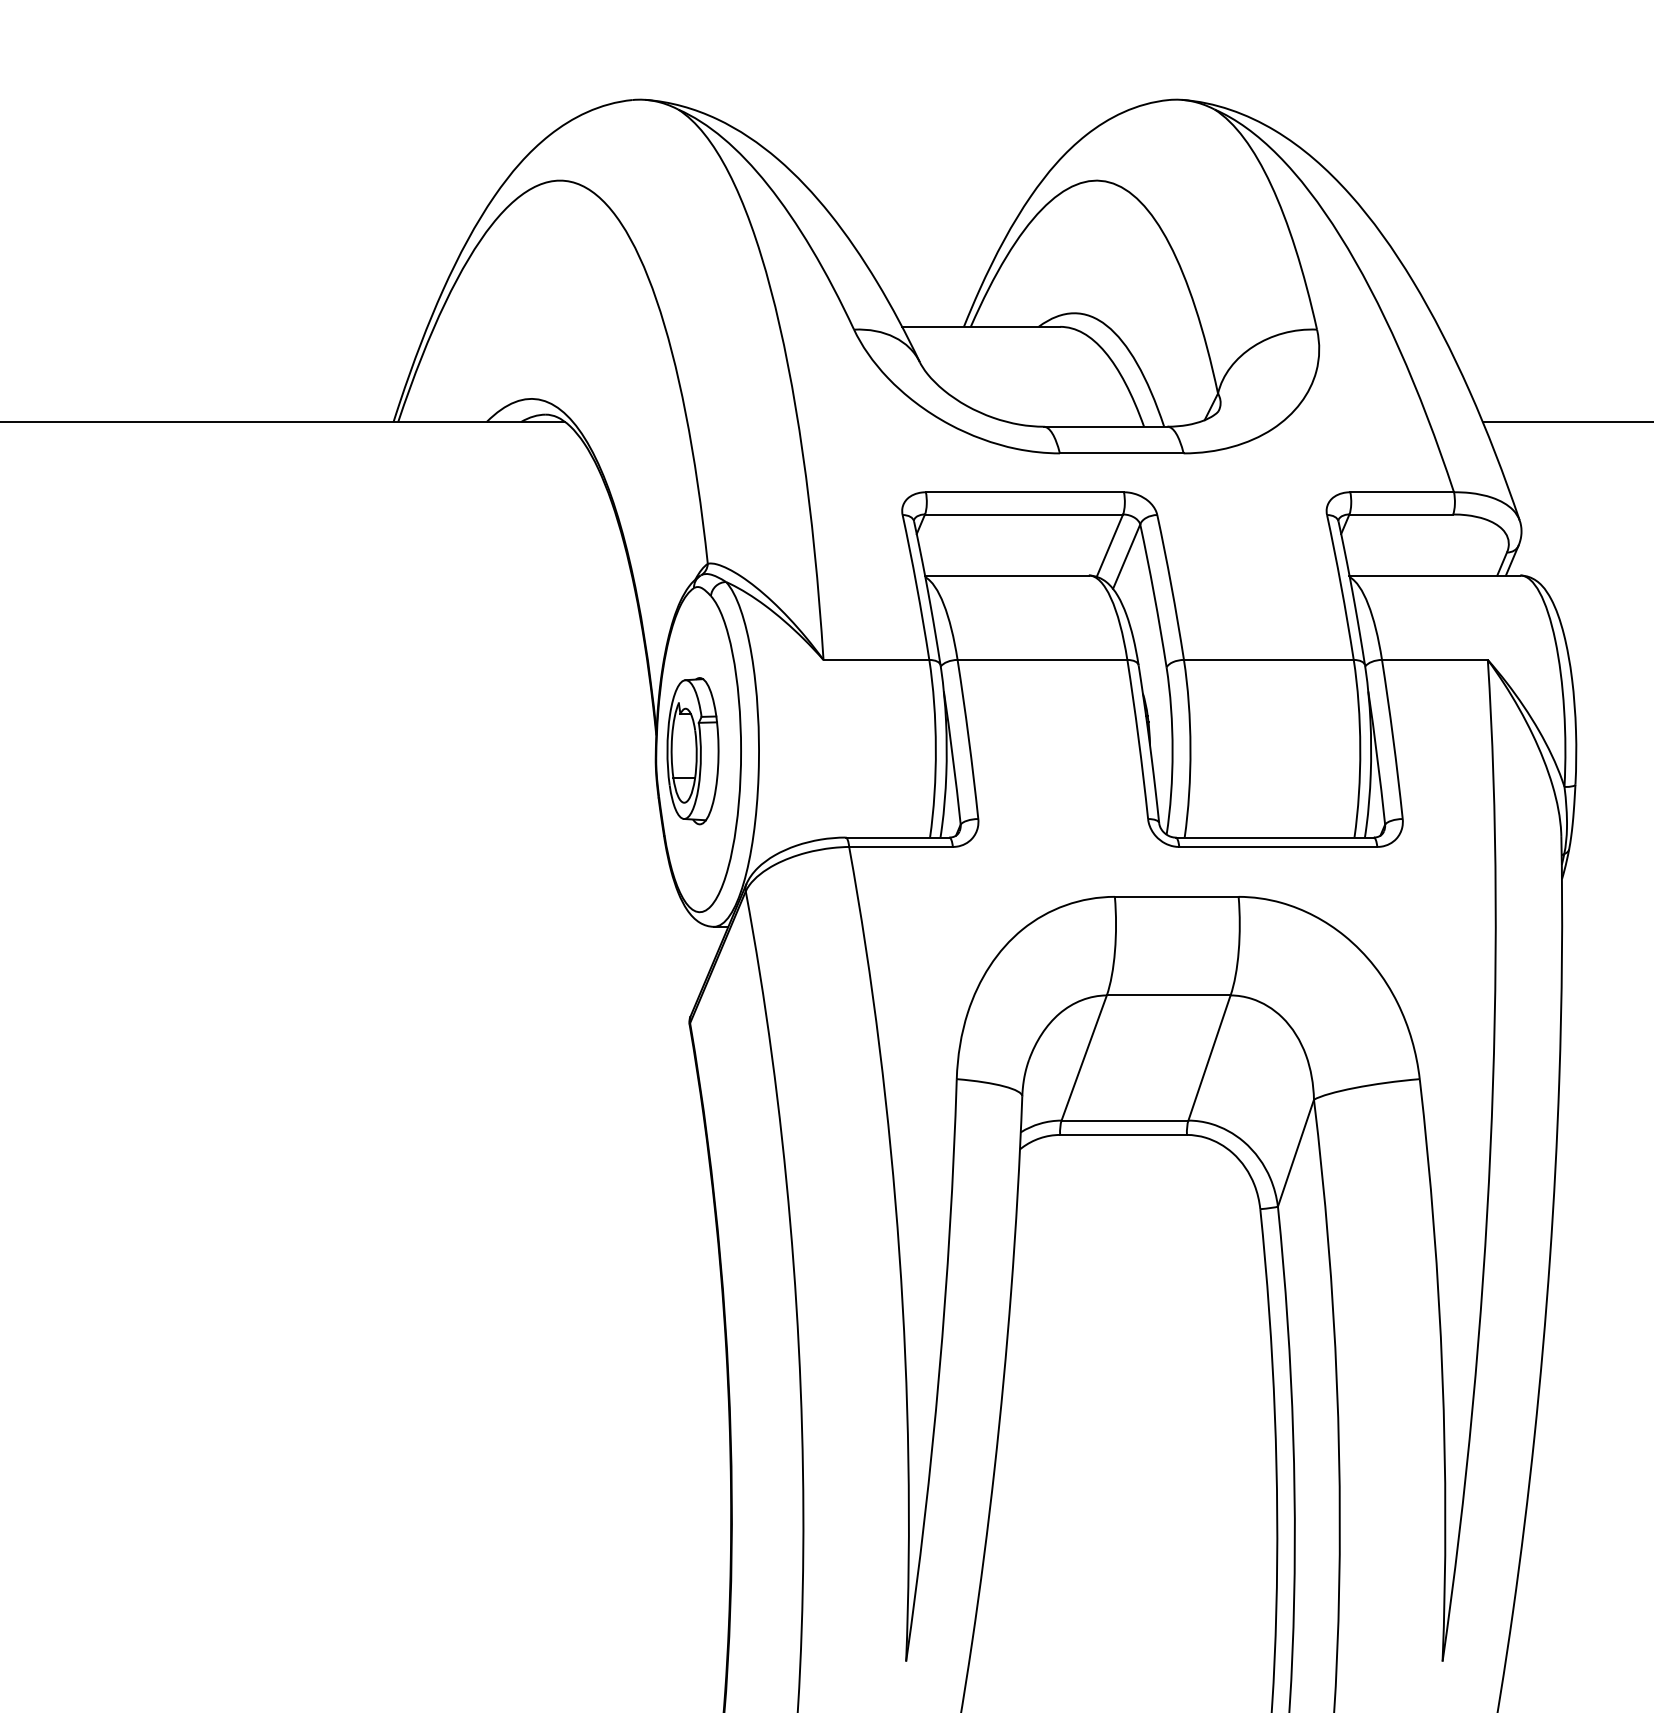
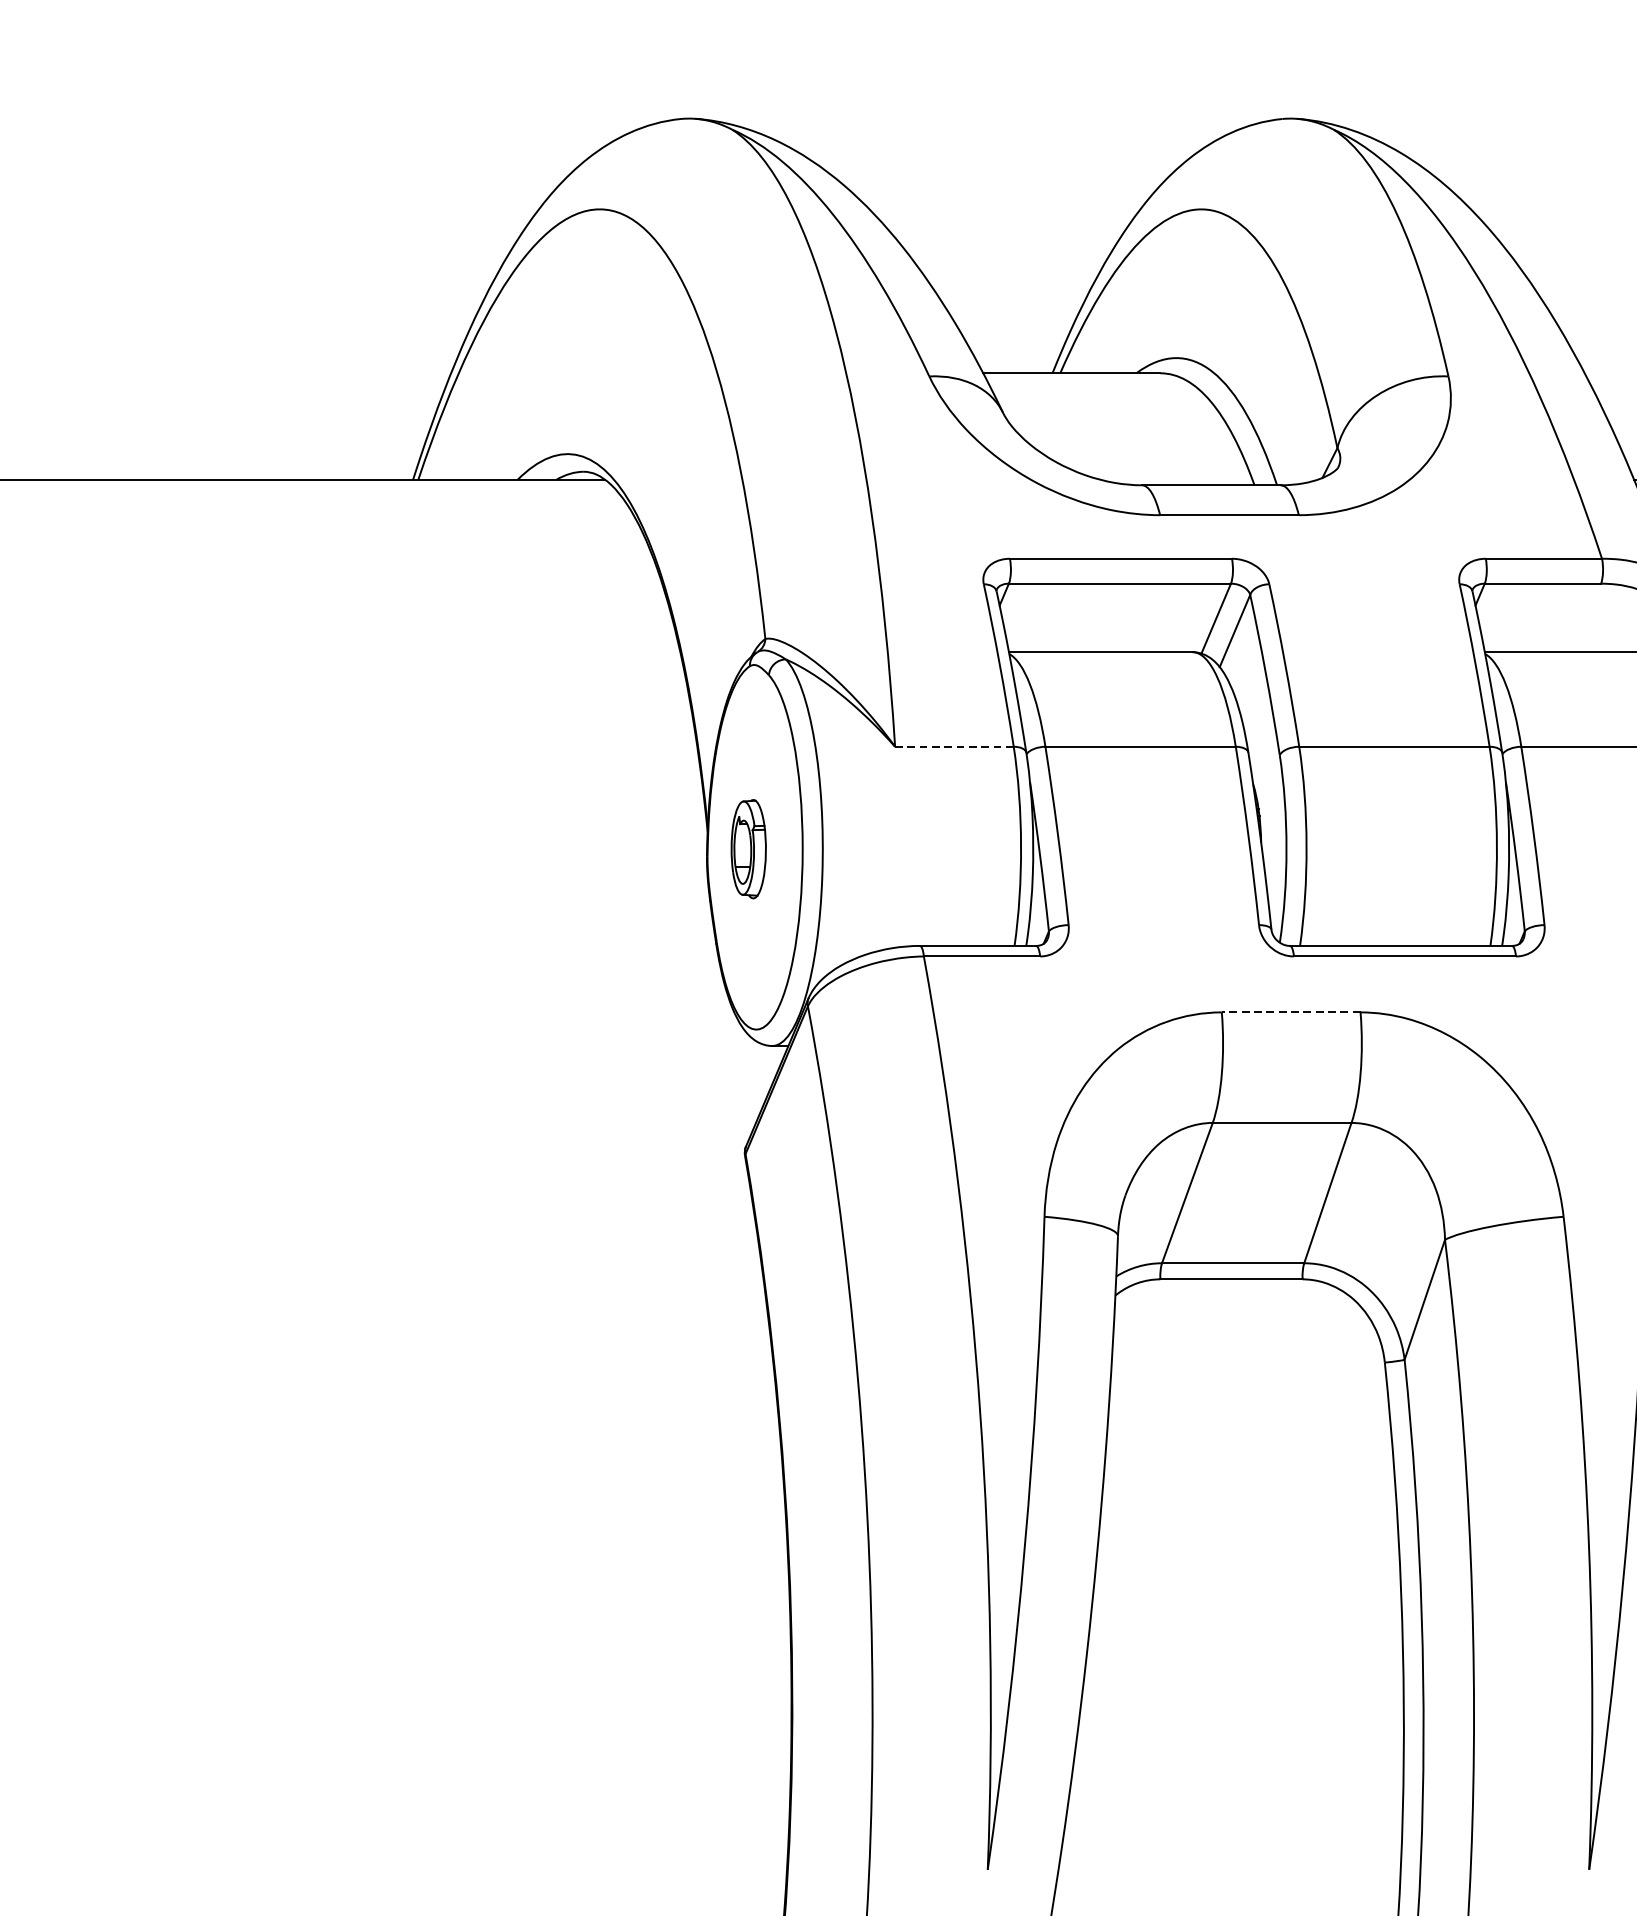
line: (876, 659) -> (954, 746), solid -> dashed
part: (692, 751) -> (748, 849), size x0.6
line: (1176, 896) -> (1290, 1011), solid -> dashed

